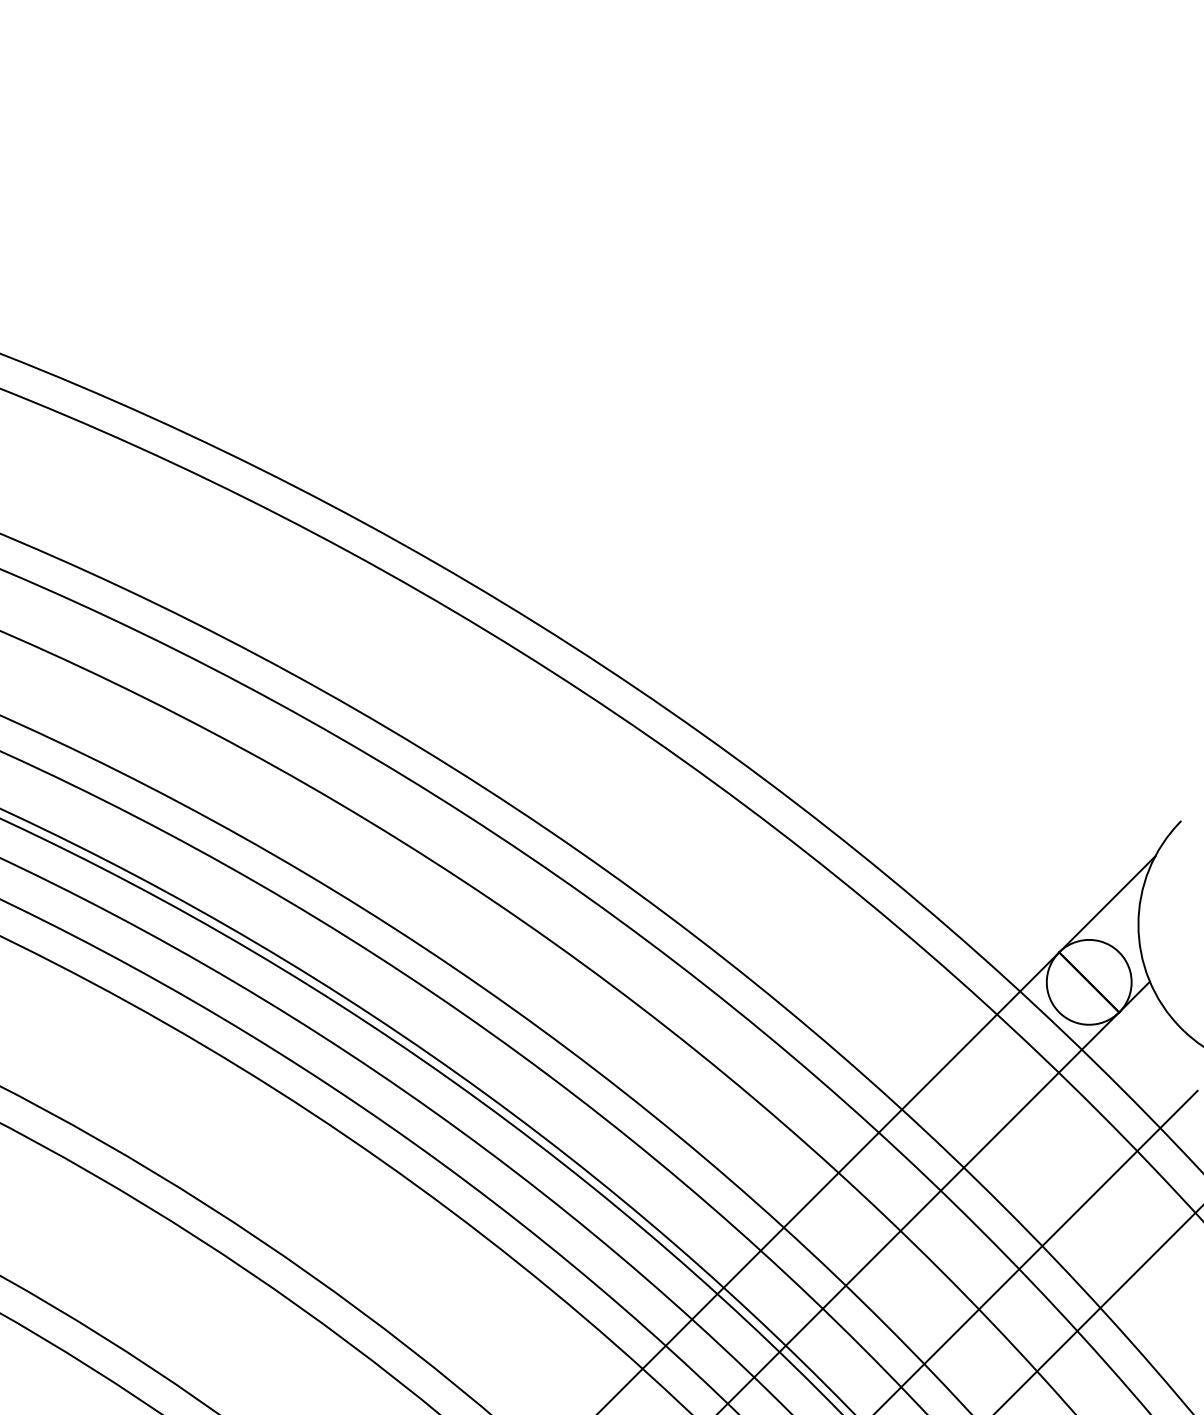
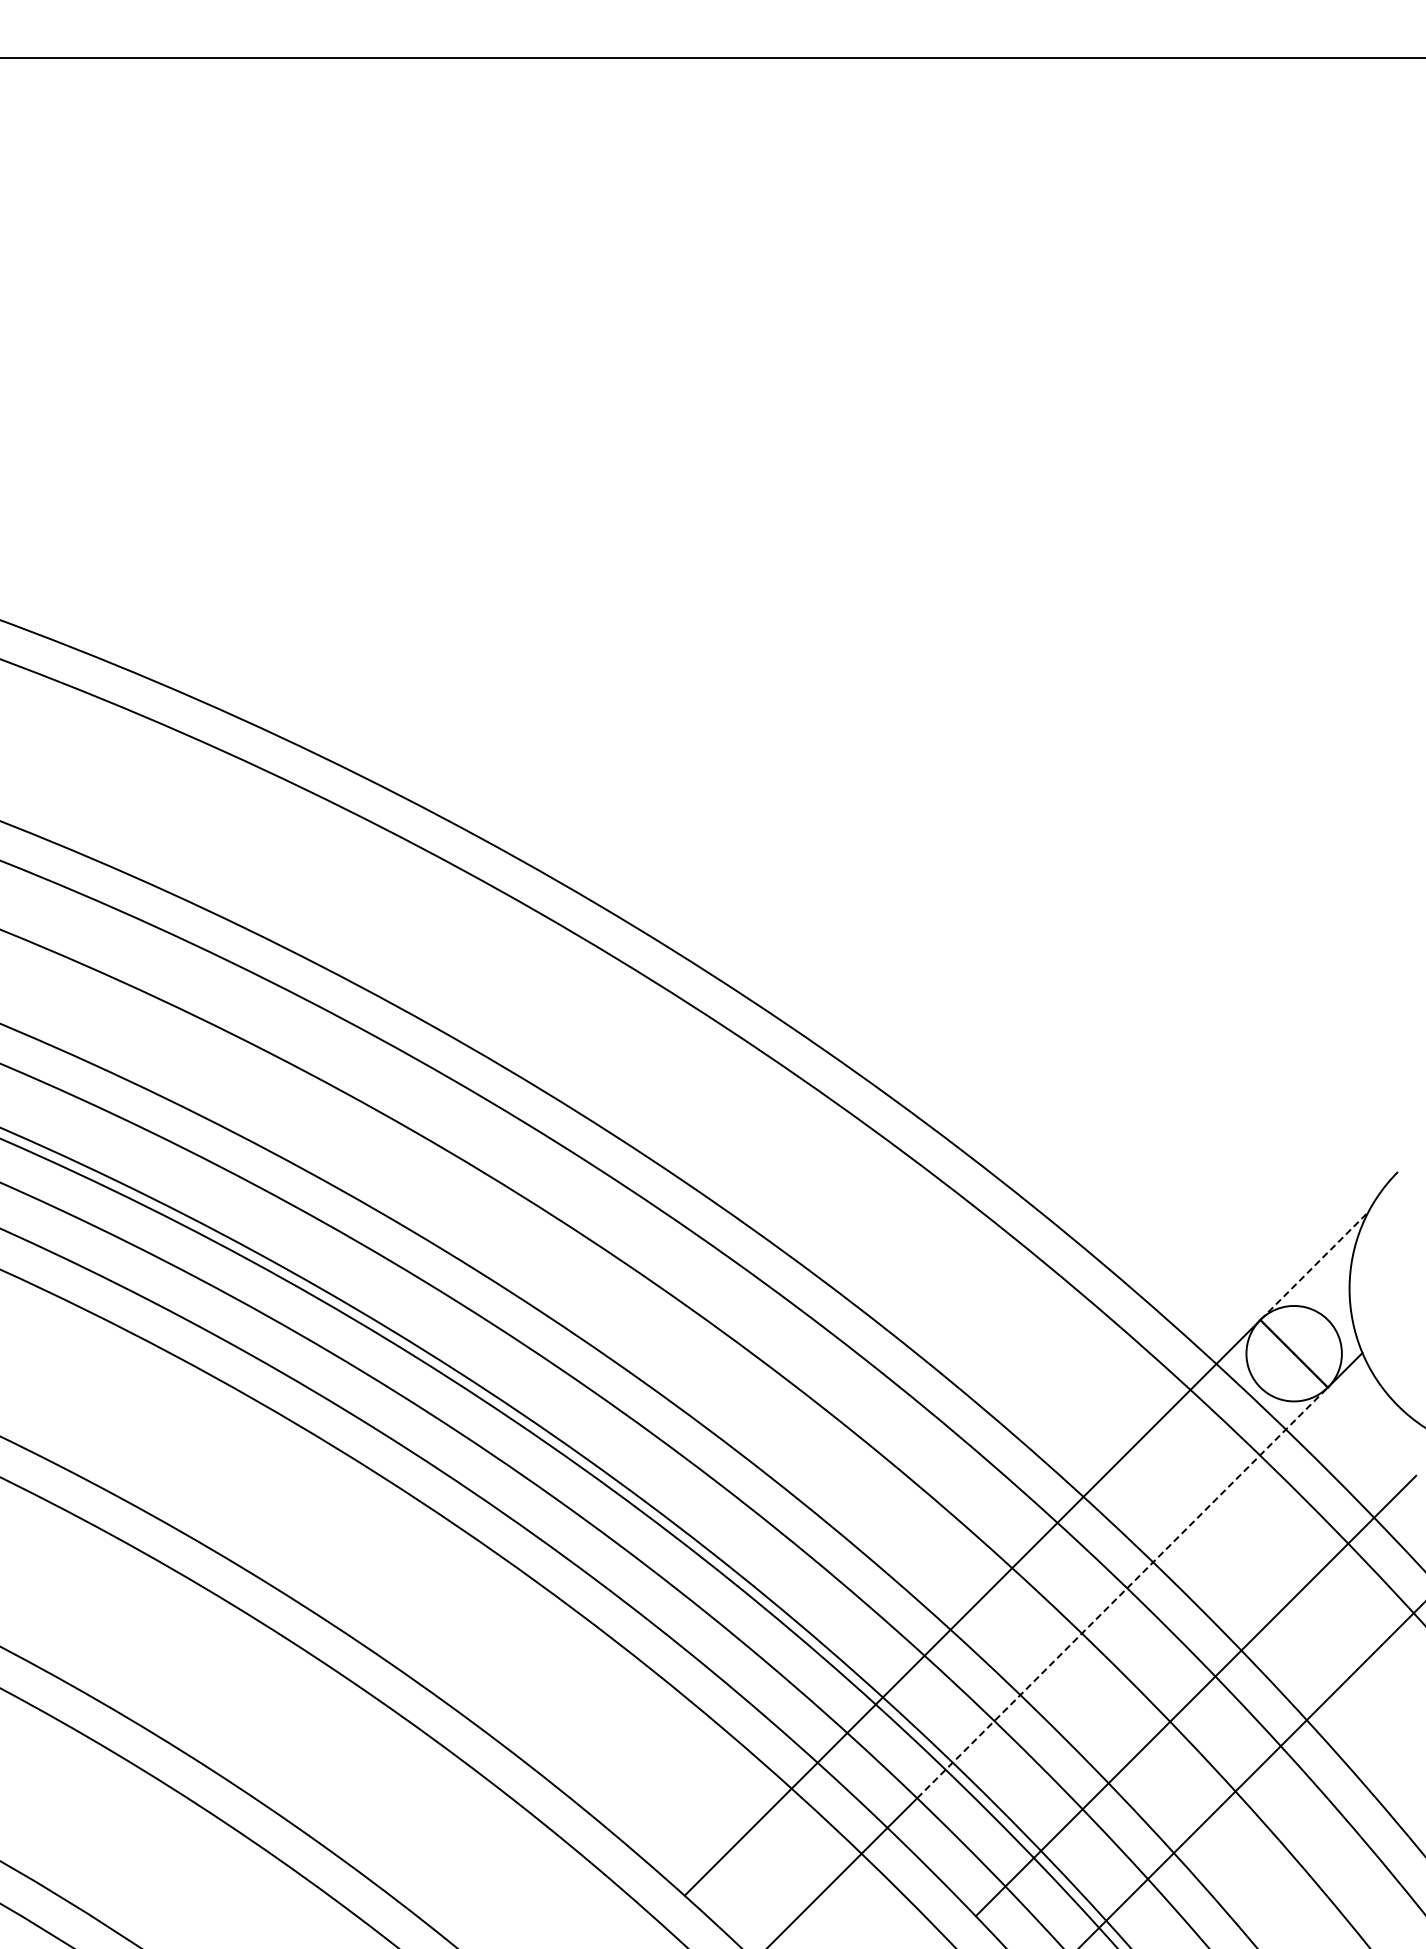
line: (1107, 903) -> (1314, 1265), solid -> dashed
line: (936, 1194) -> (1122, 1592), solid -> dashed

